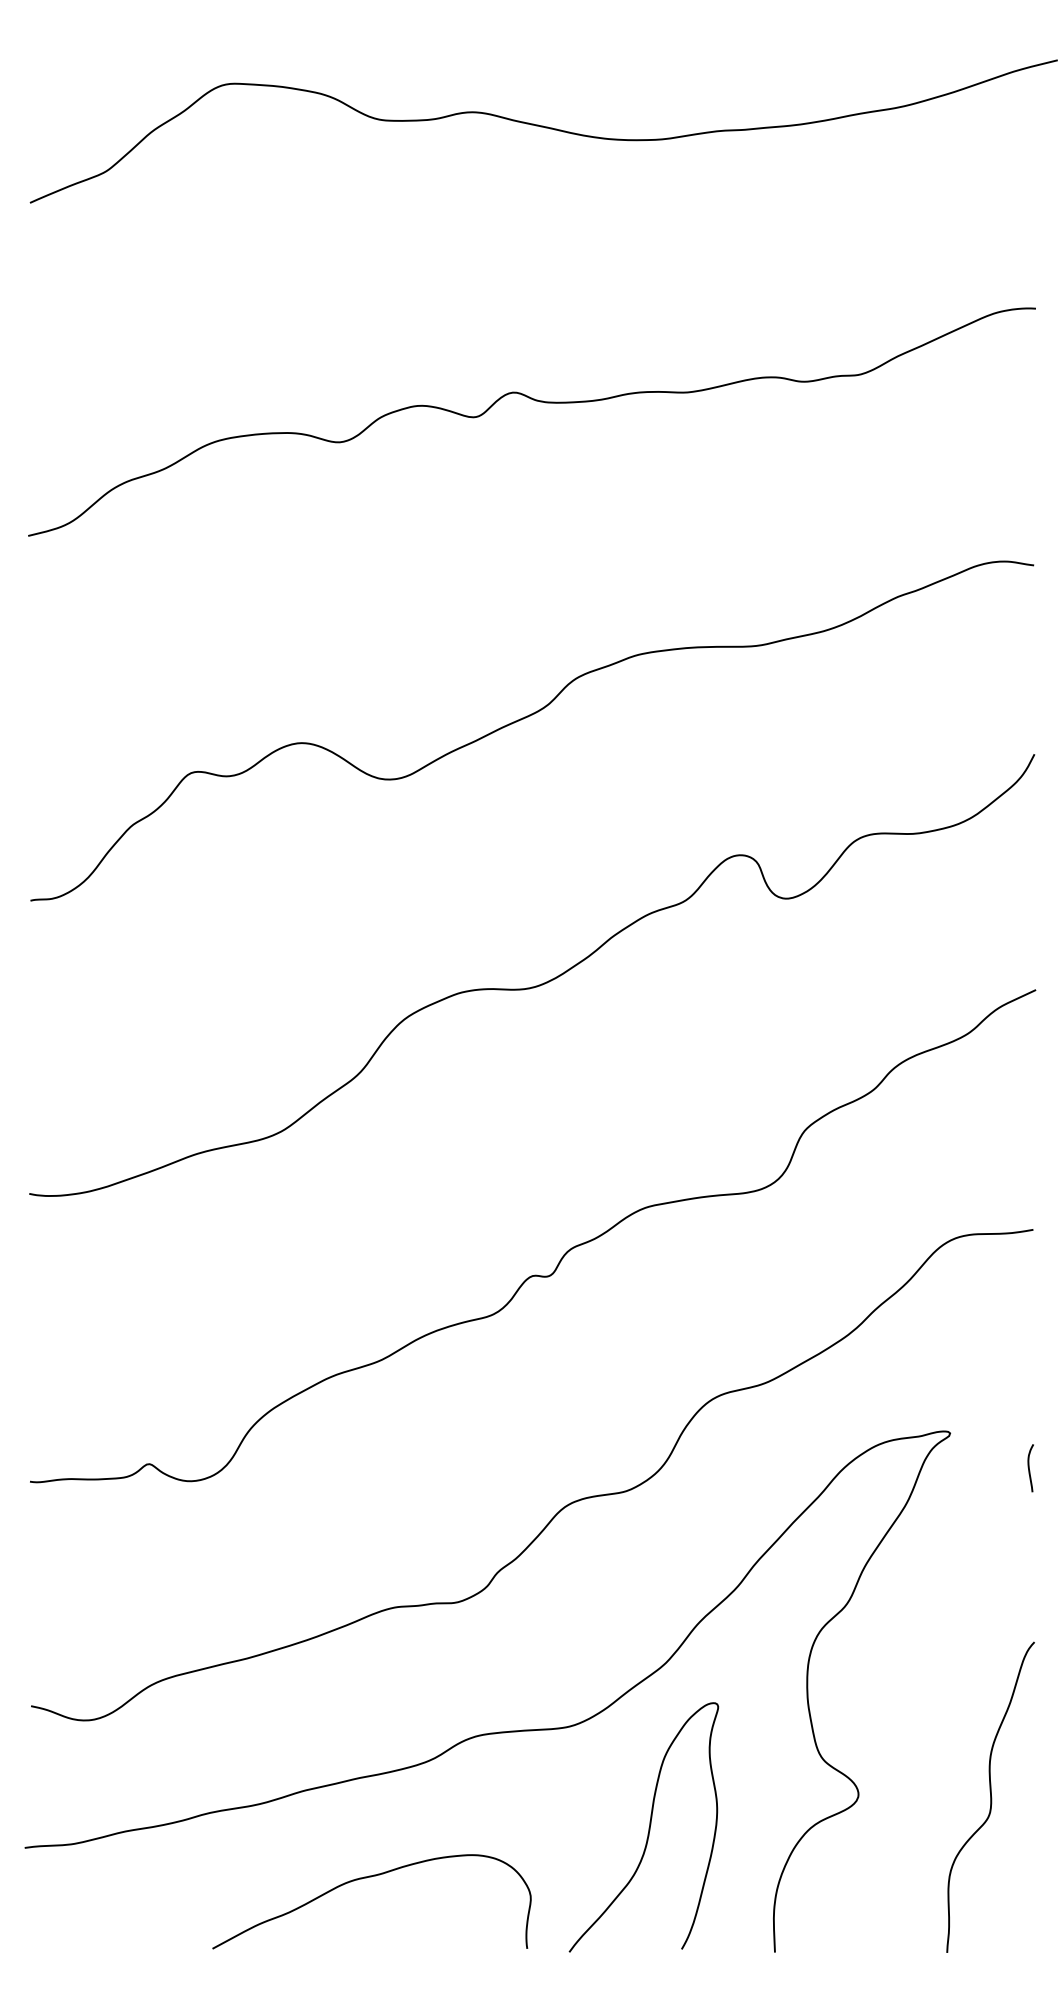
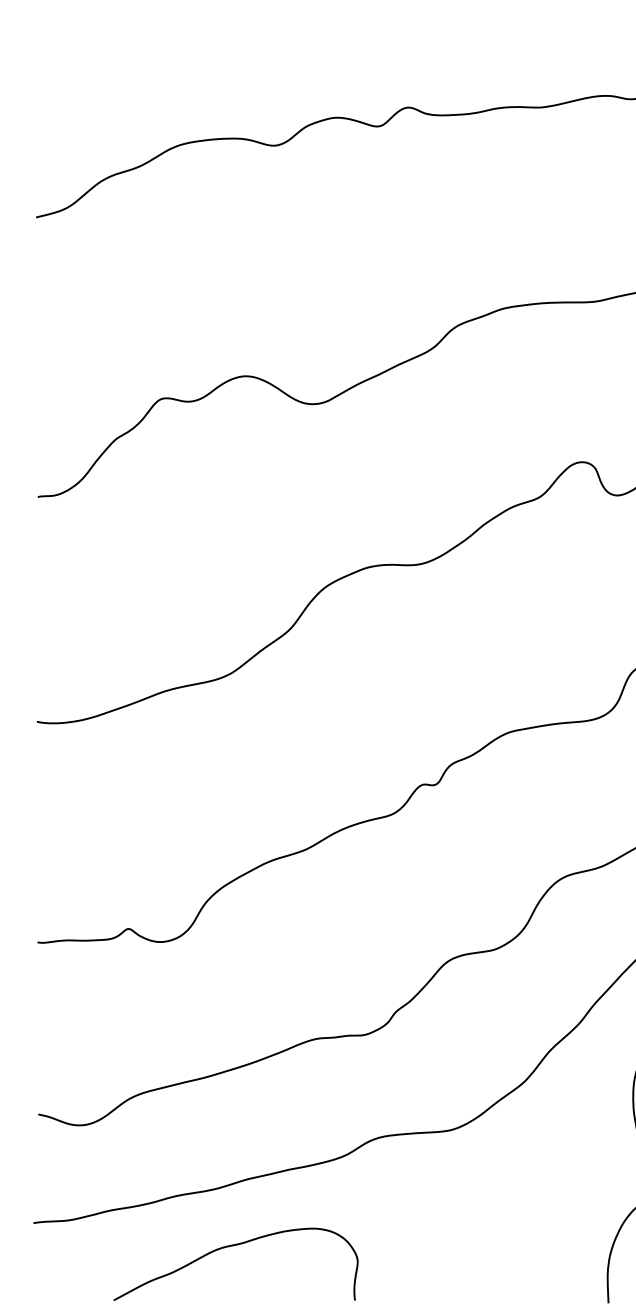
curve: (648, 1827) -> (511, 1207), removed
curve: (366, 1878) -> (231, 1246), moved

